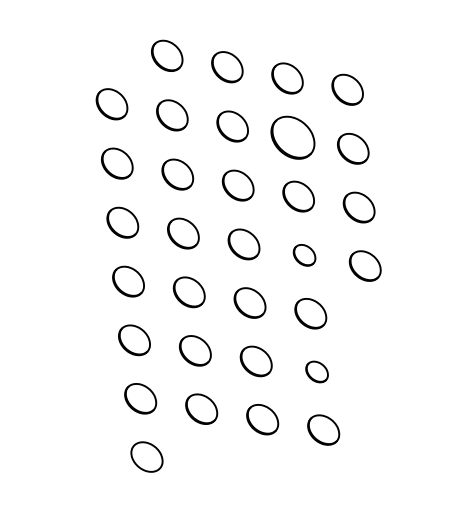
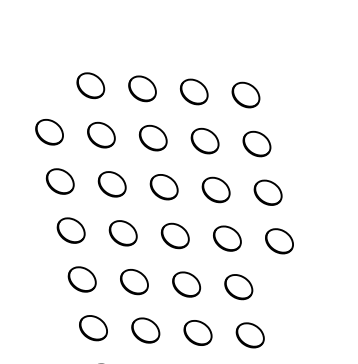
part: (292, 137) -> (204, 140), size x0.71
part: (304, 255) -> (227, 238), size x1.43
part: (316, 371) -> (249, 335), size x1.43

